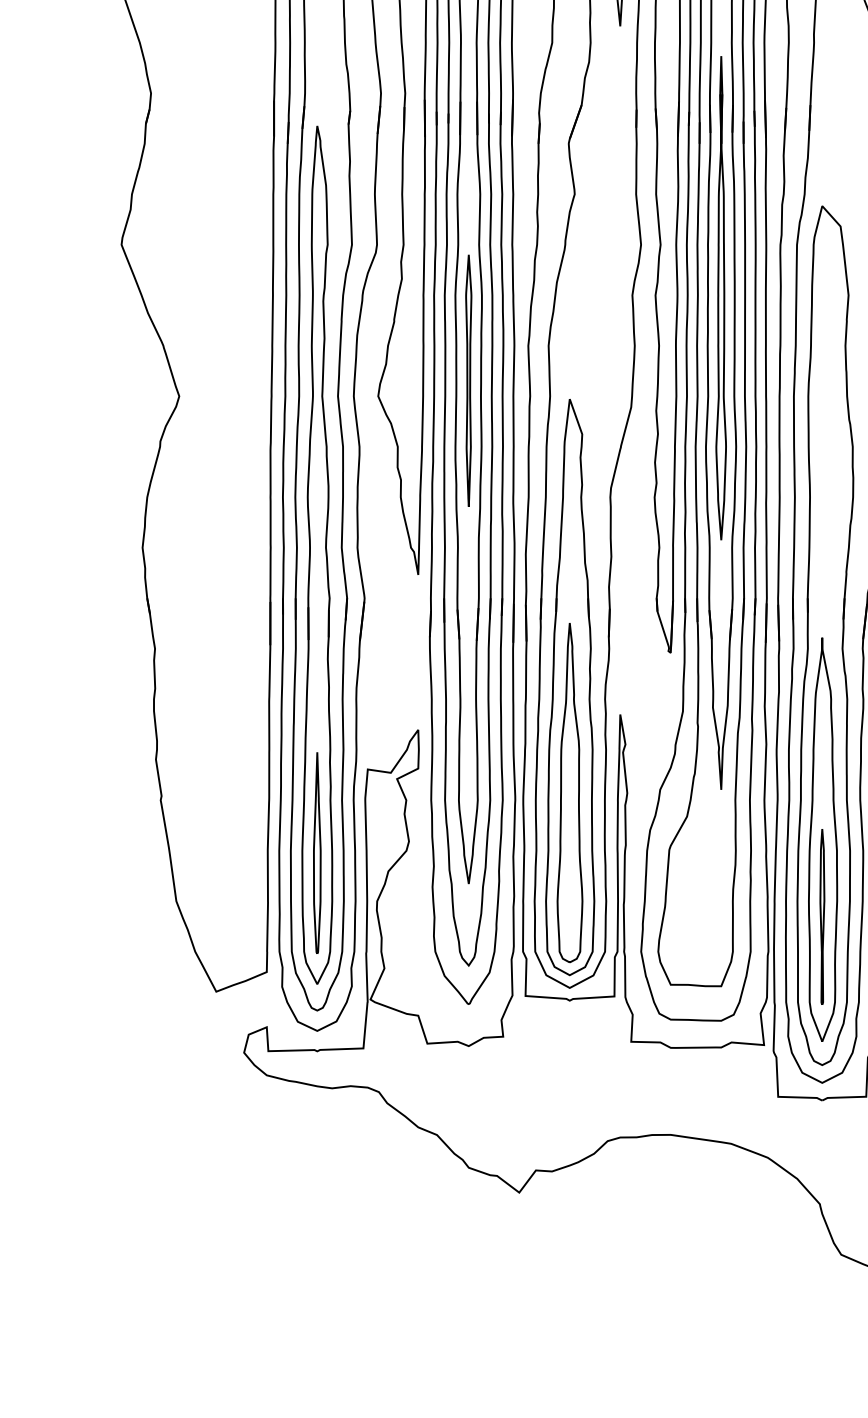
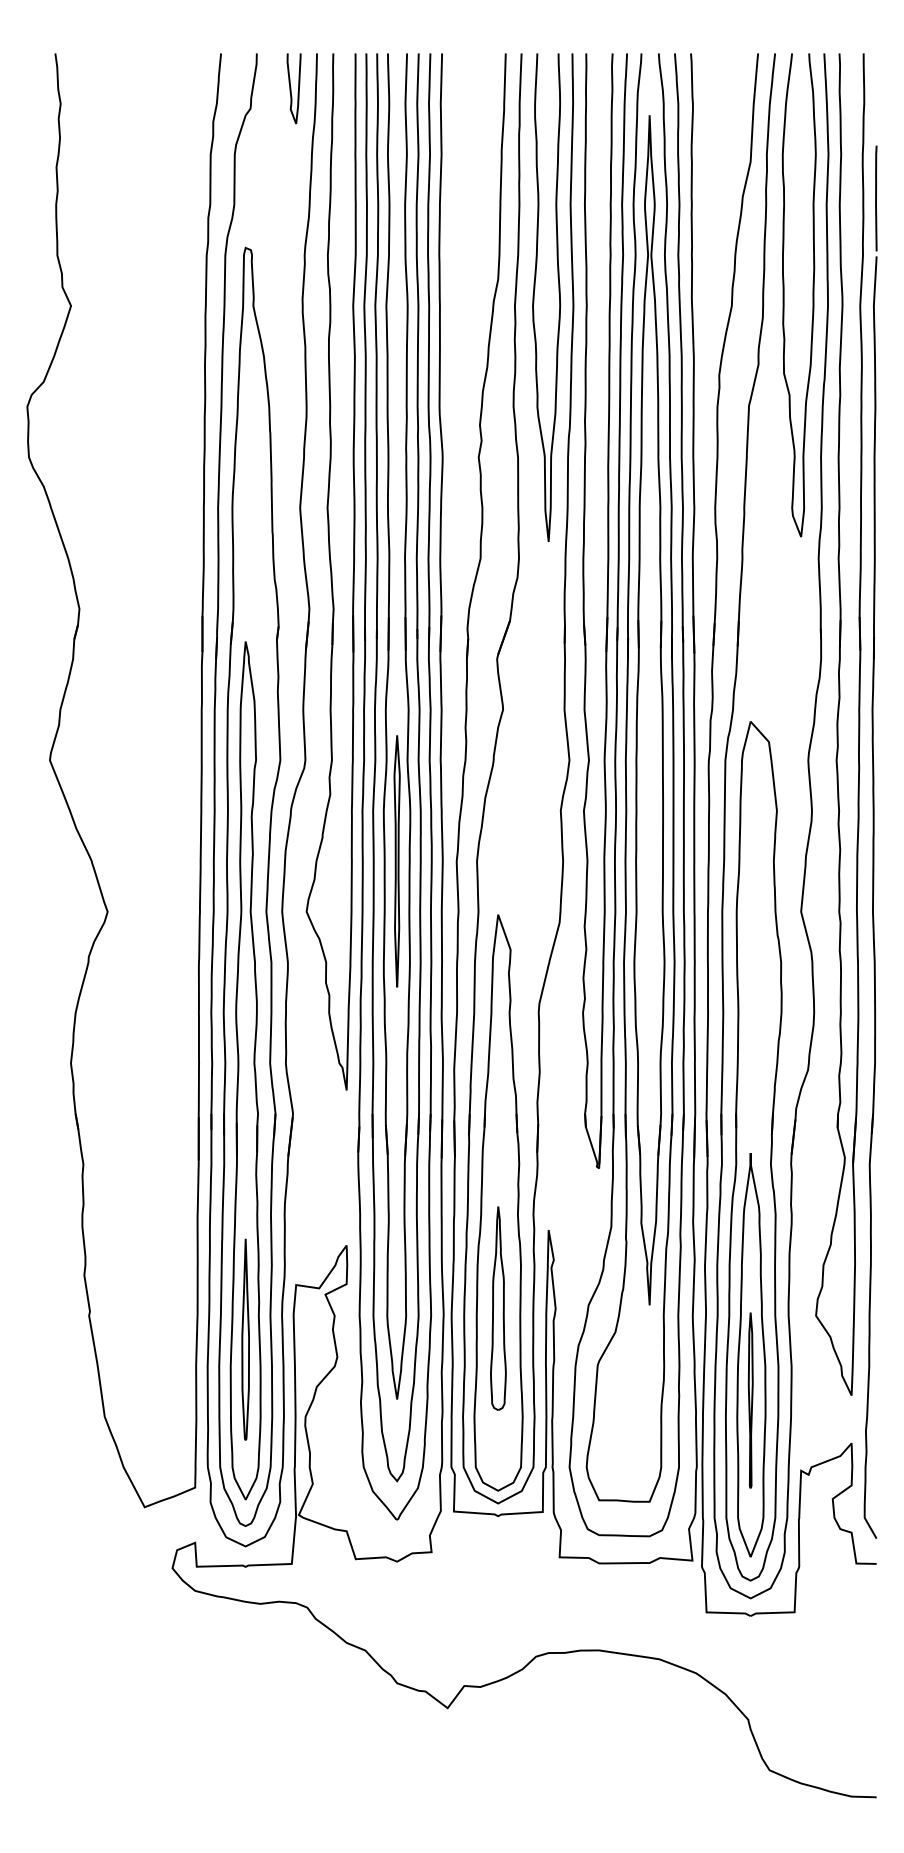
part: (721, 297) -> (649, 813), removed
part: (468, 380) -> (396, 861), moved
part: (570, 792) -> (498, 1308), size x0.6
part: (317, 852) -> (245, 1339), moved
part: (822, 916) -> (750, 1400), moved

